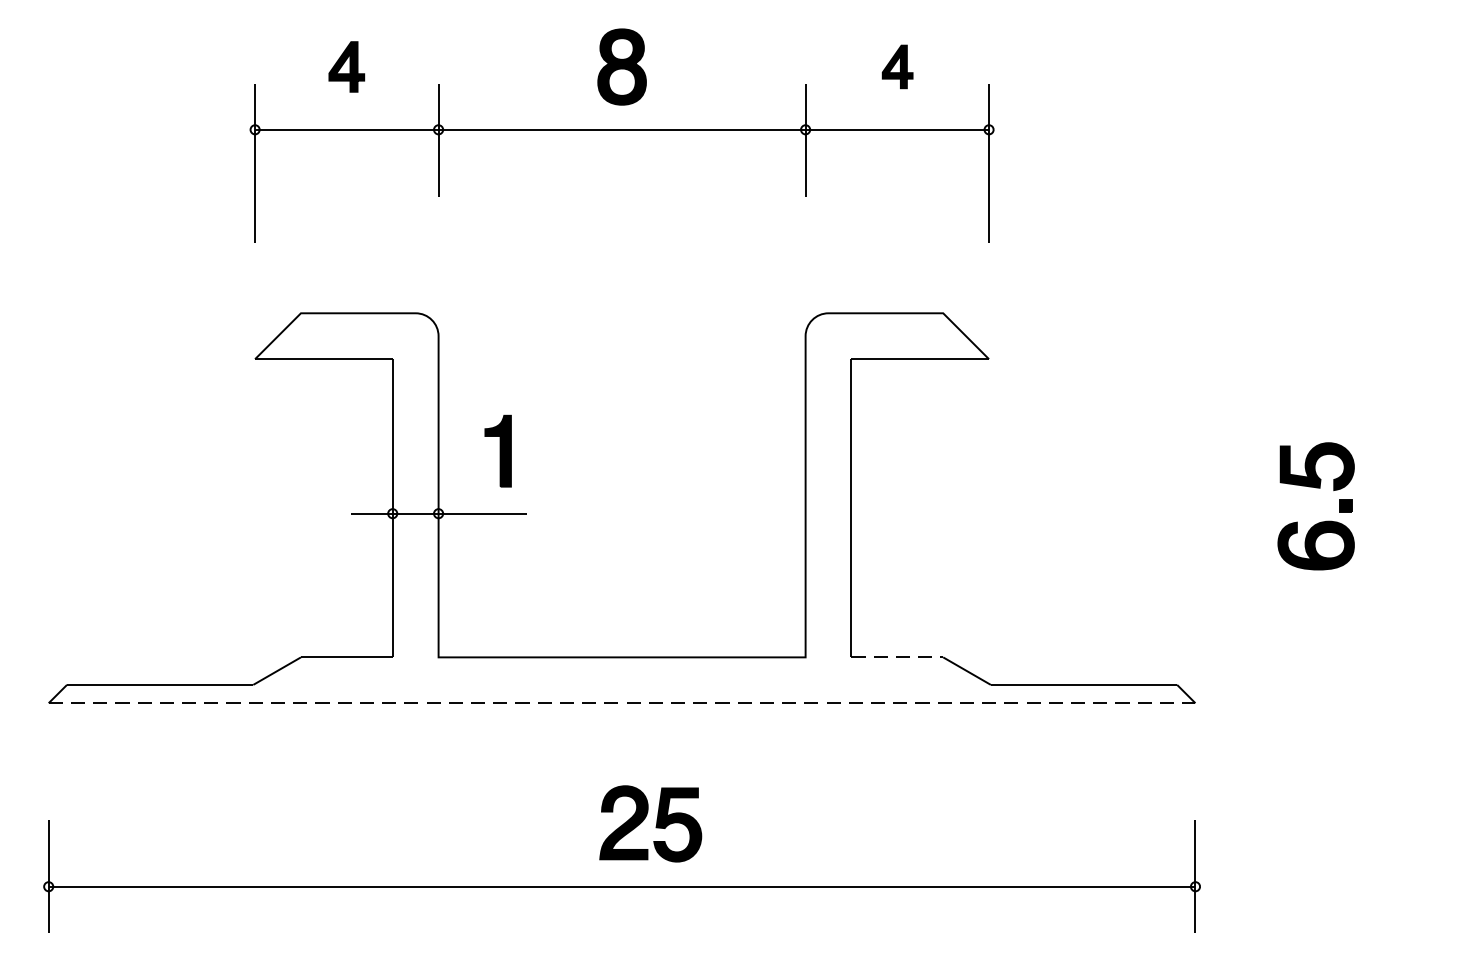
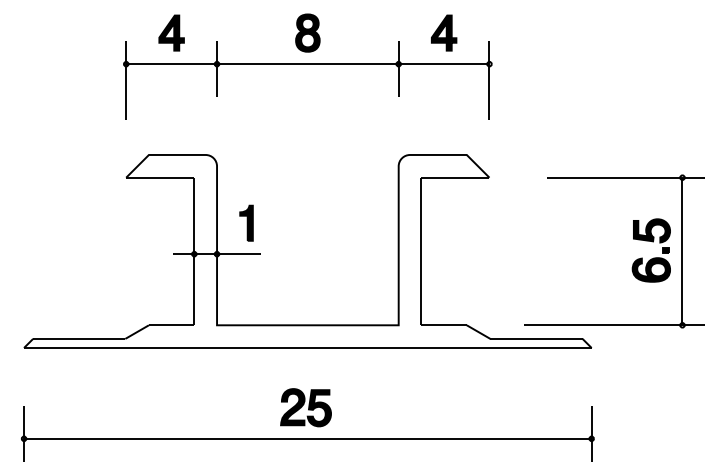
part: (346, 65) -> (171, 32), size x1.43
part: (898, 65) -> (444, 32), size x1.67
part: (1376, 508) -> (681, 251), added
line: (898, 657) -> (444, 325), dashed -> solid
line: (621, 704) -> (307, 348), dashed -> solid
part: (649, 823) -> (305, 407), moved

